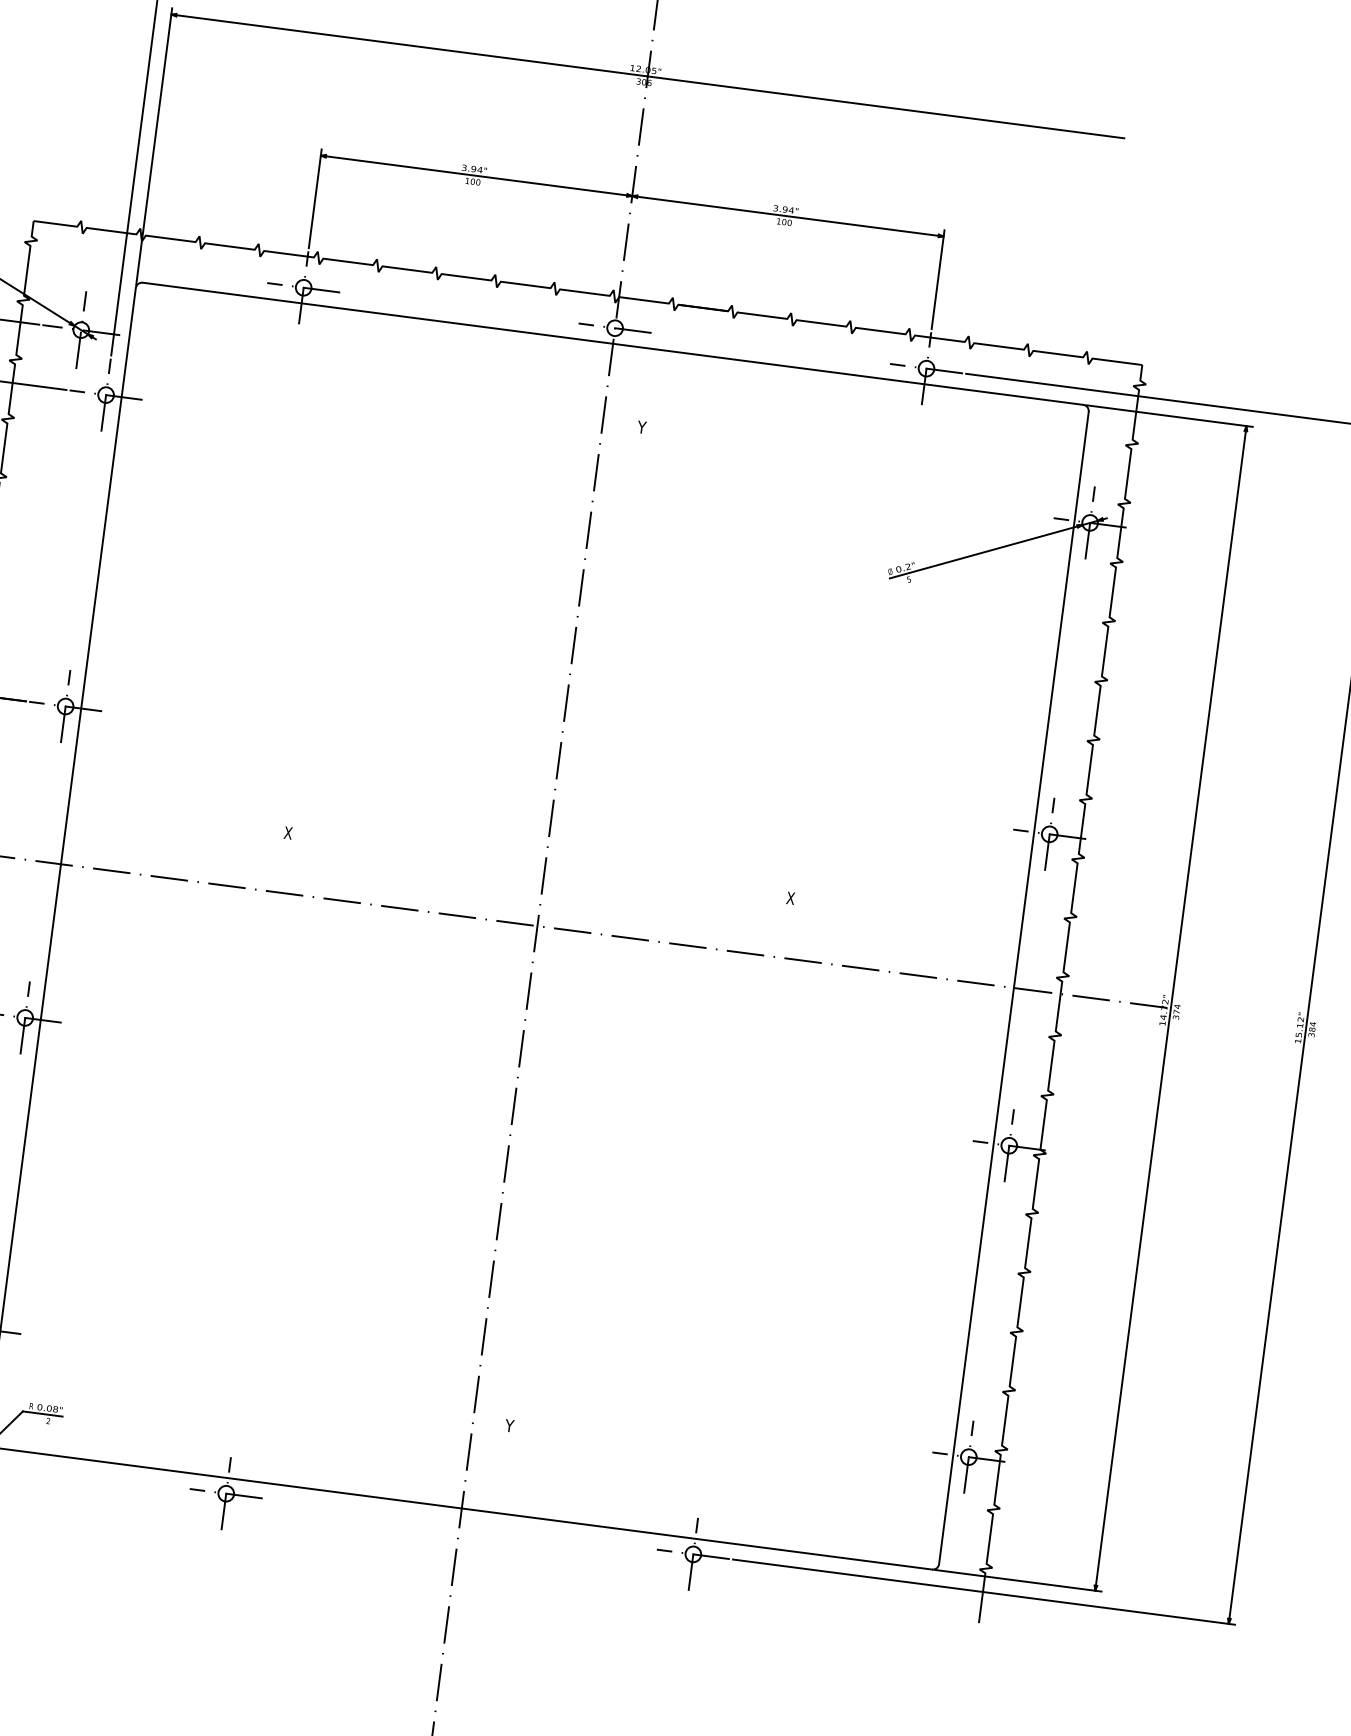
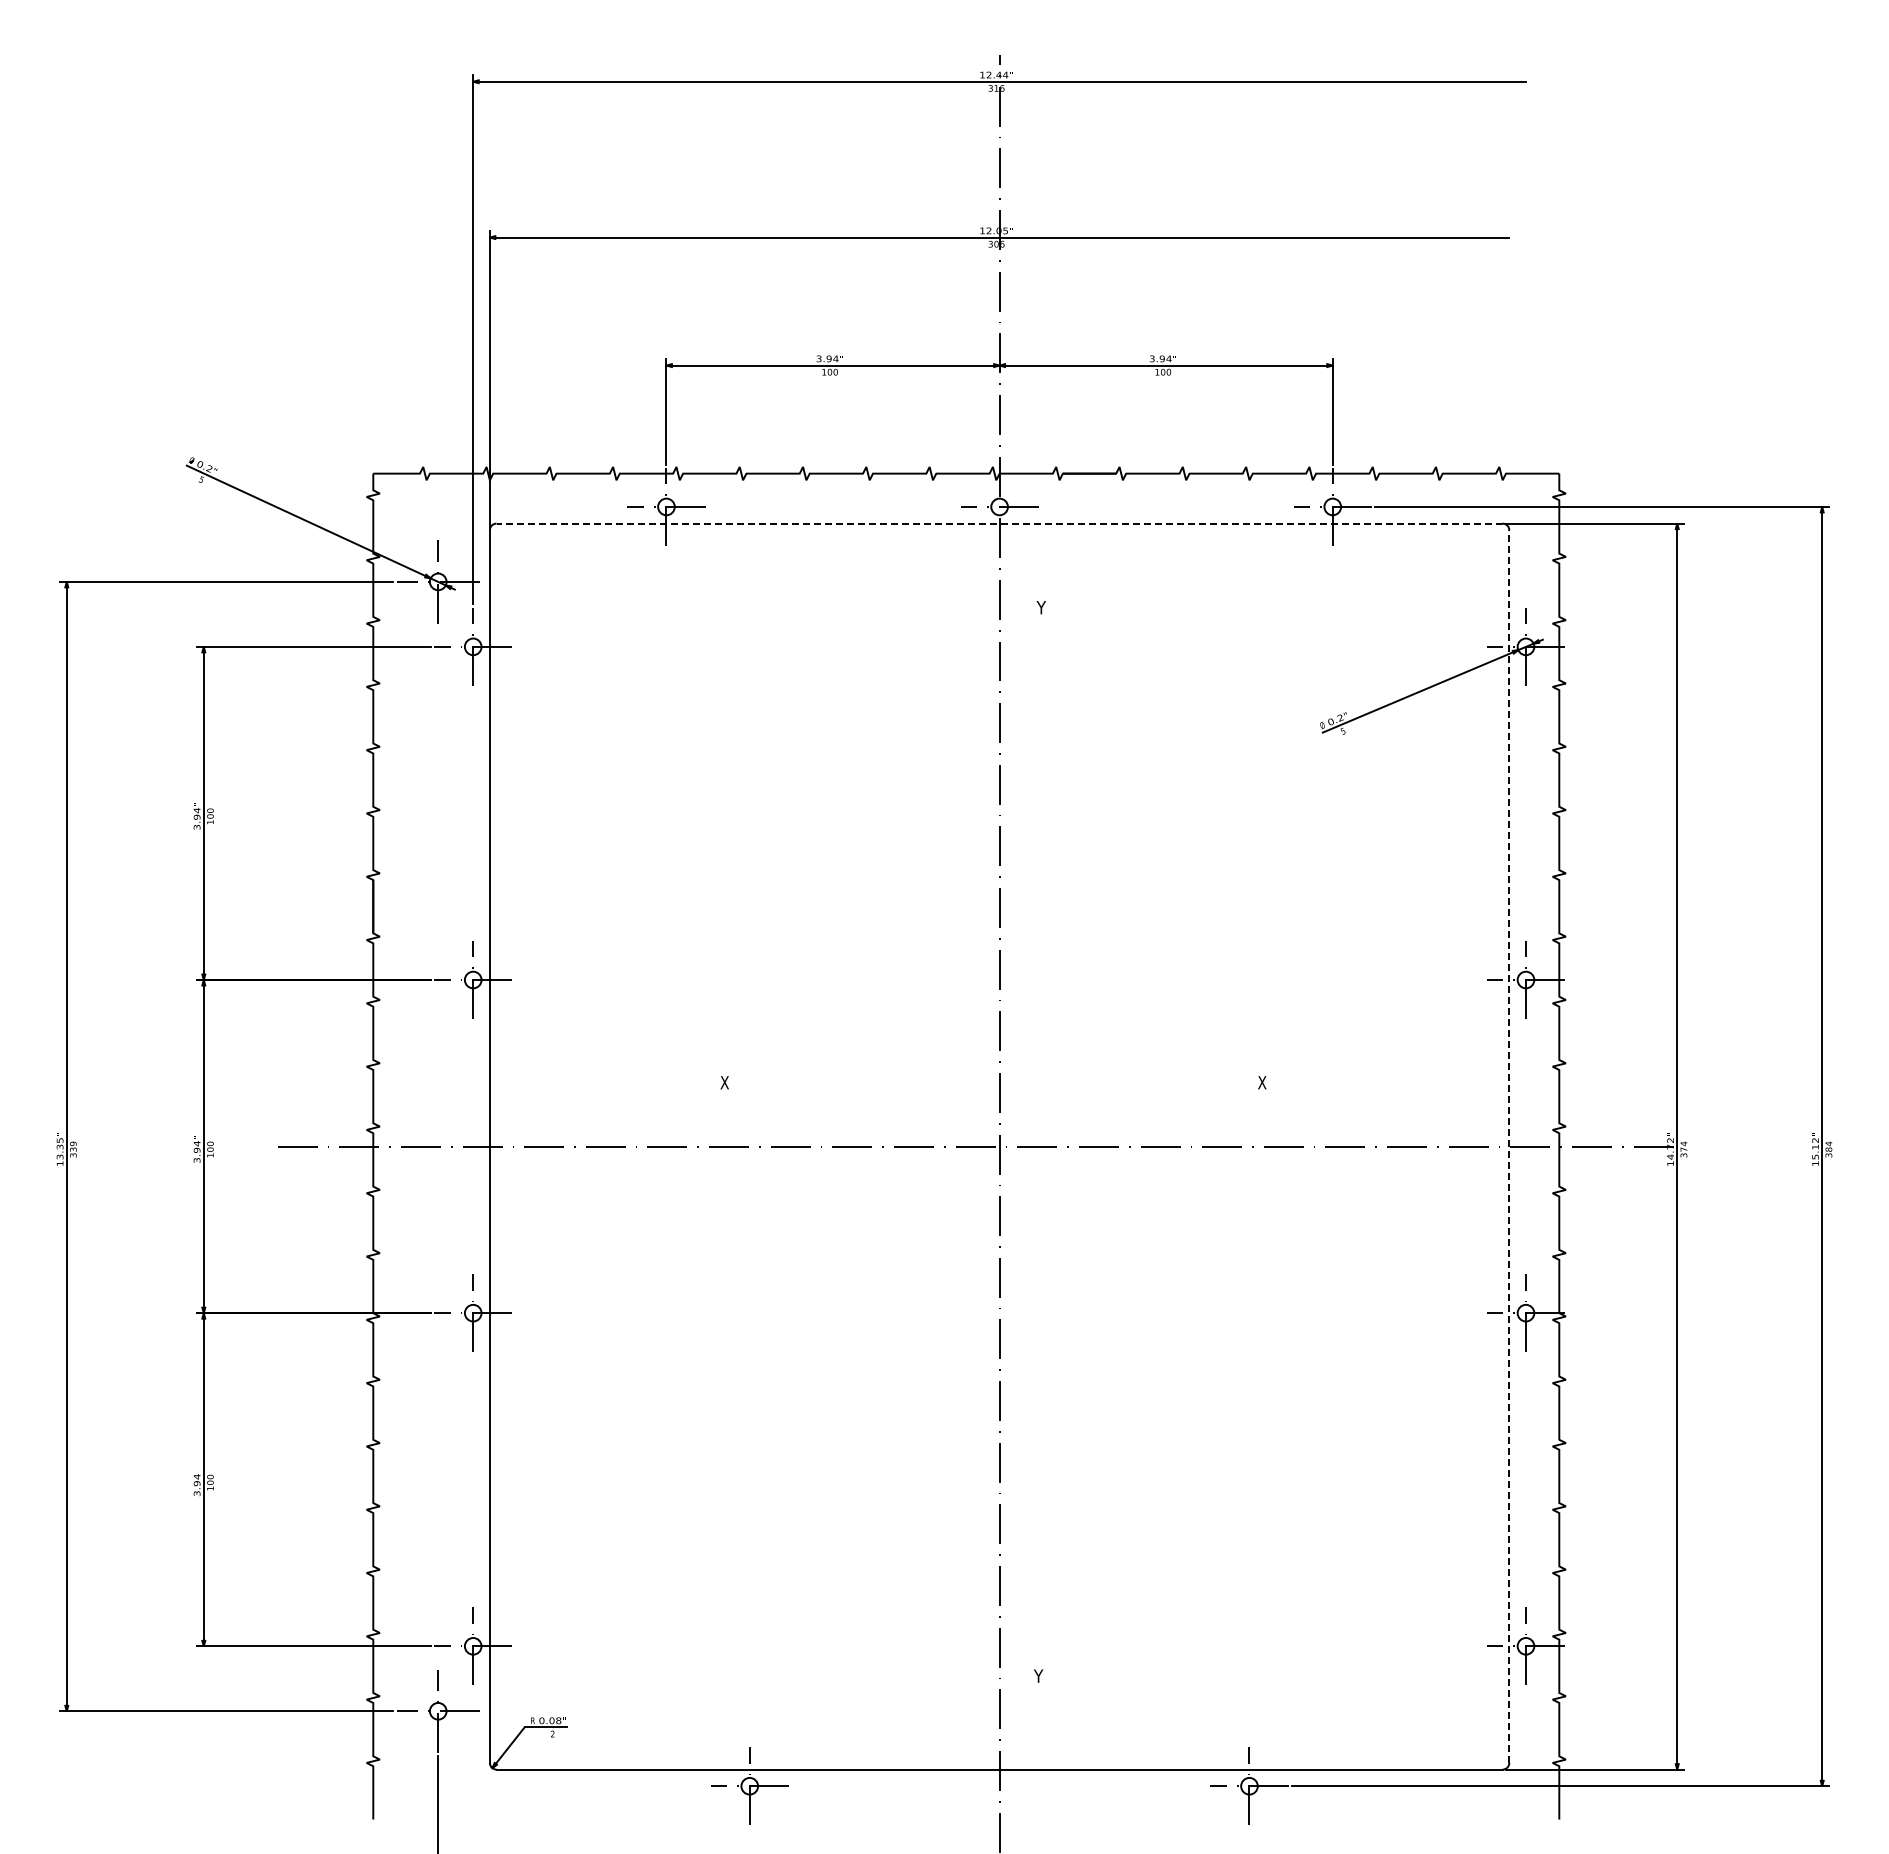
line: (613, 343) -> (999, 523), solid -> dashed
line: (1014, 987) -> (1509, 1146), solid -> dashed

